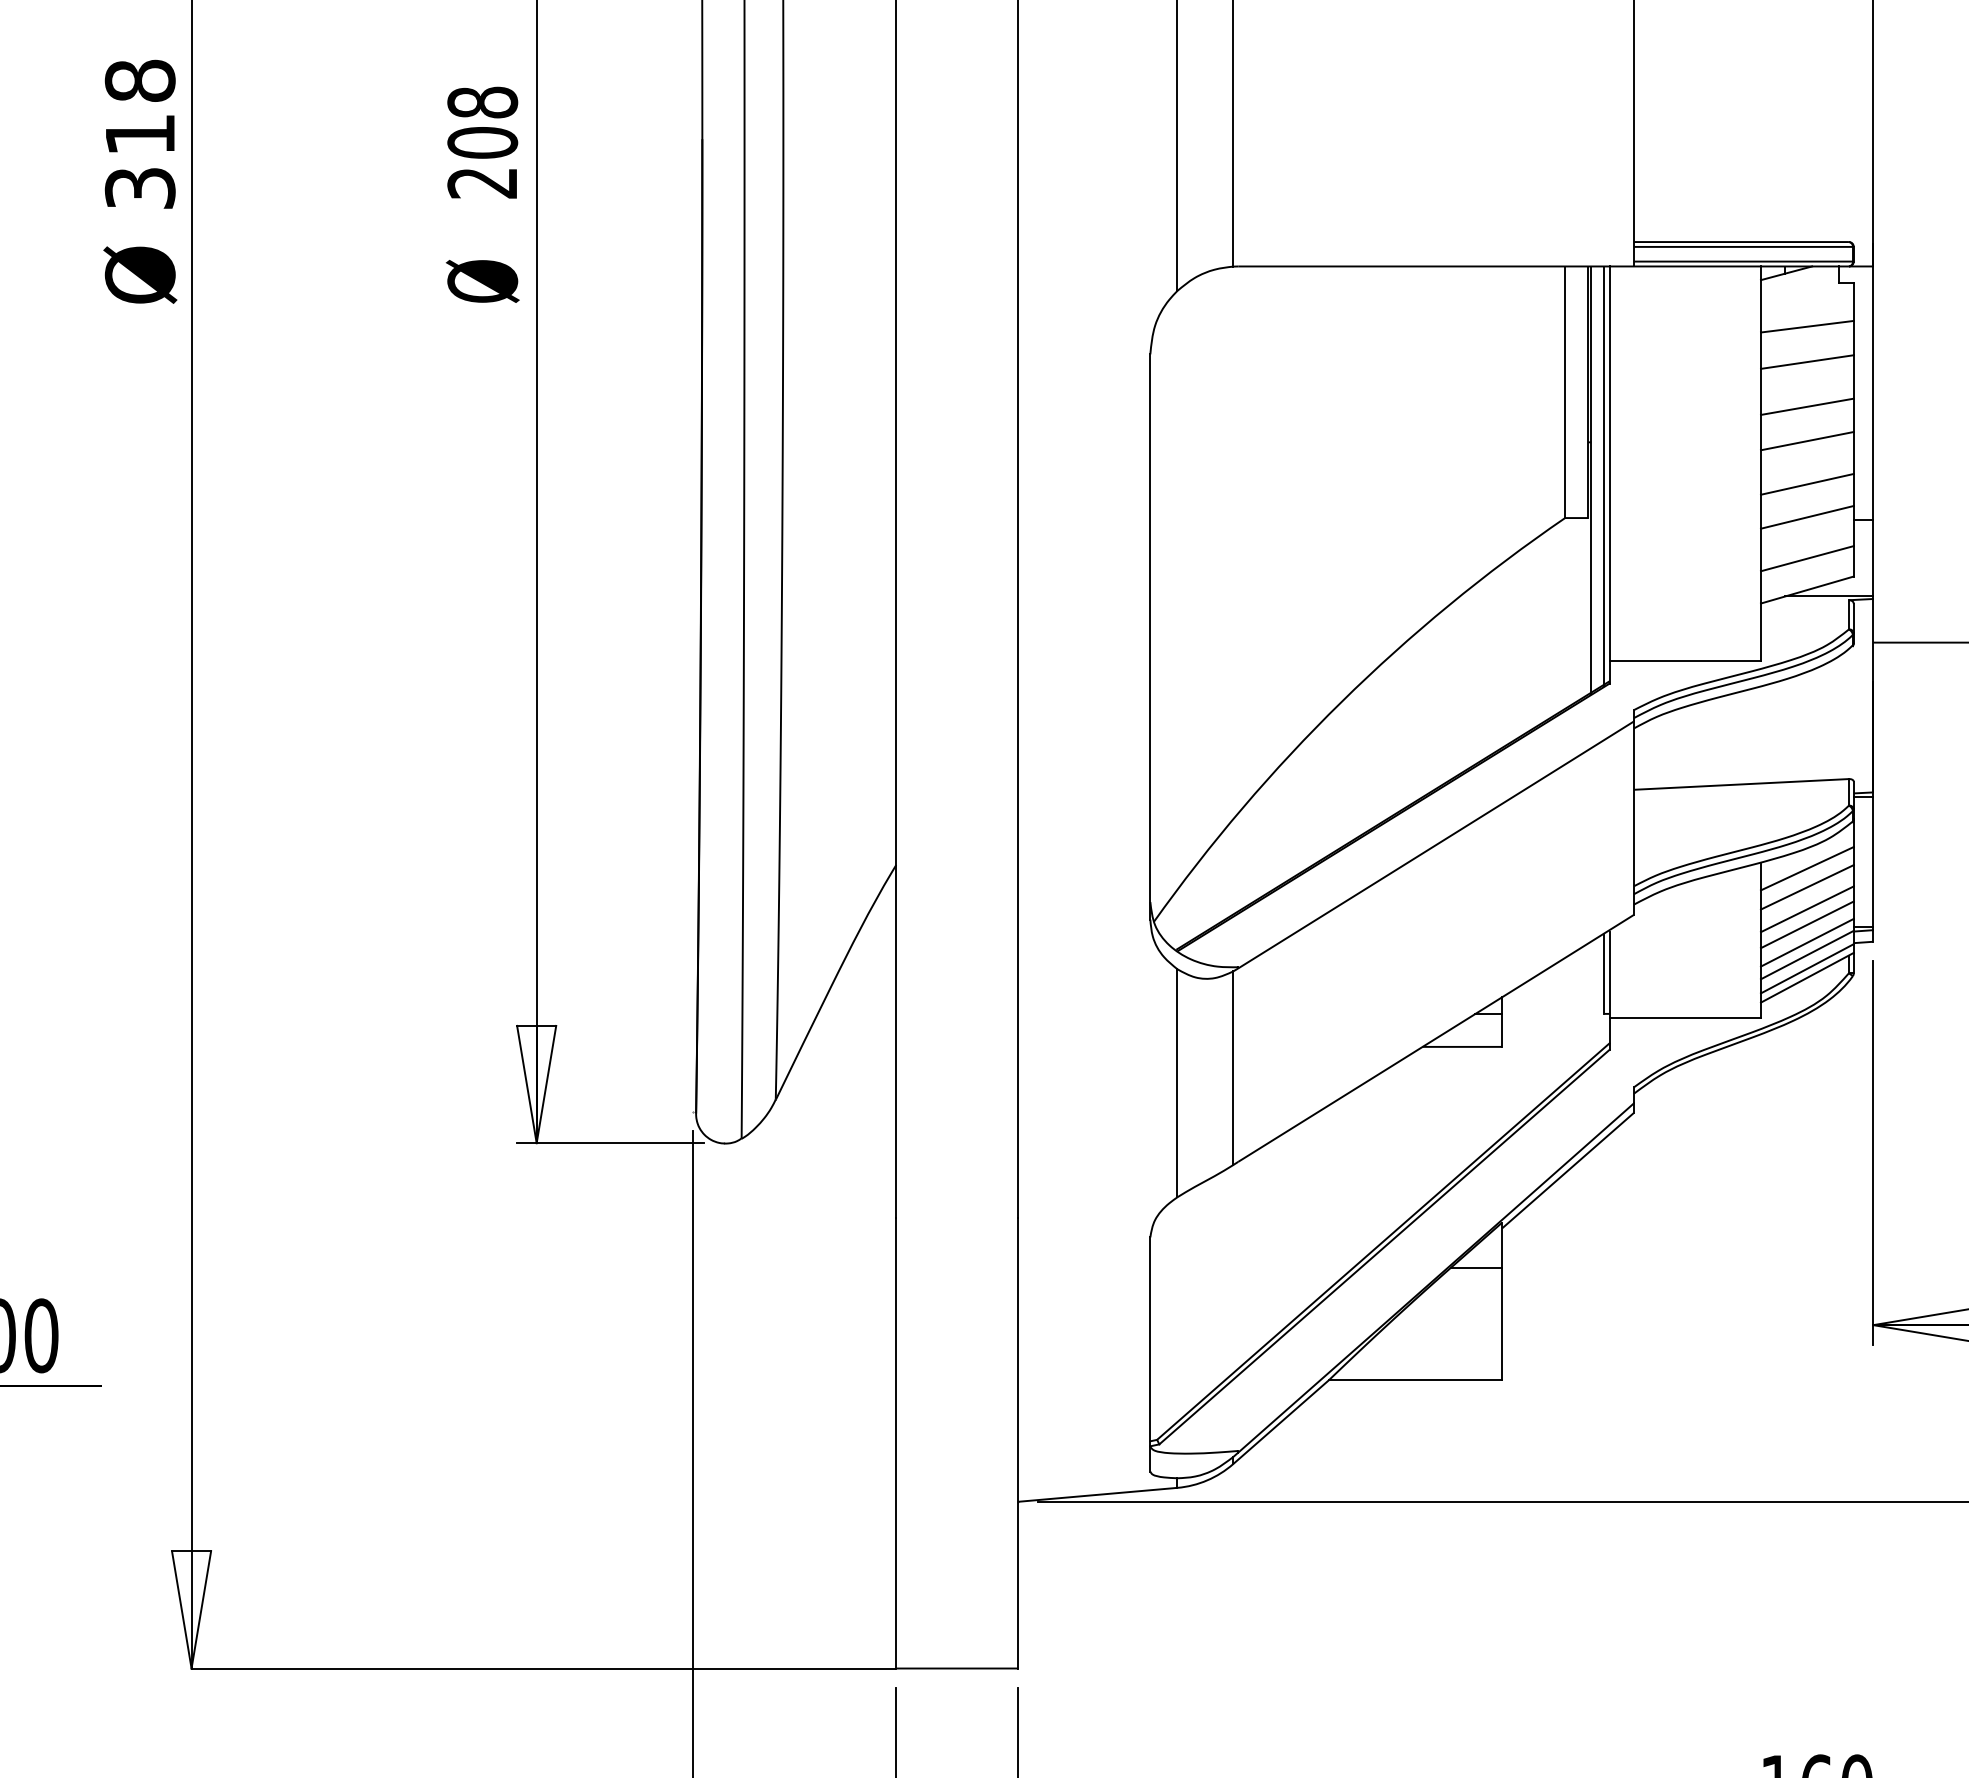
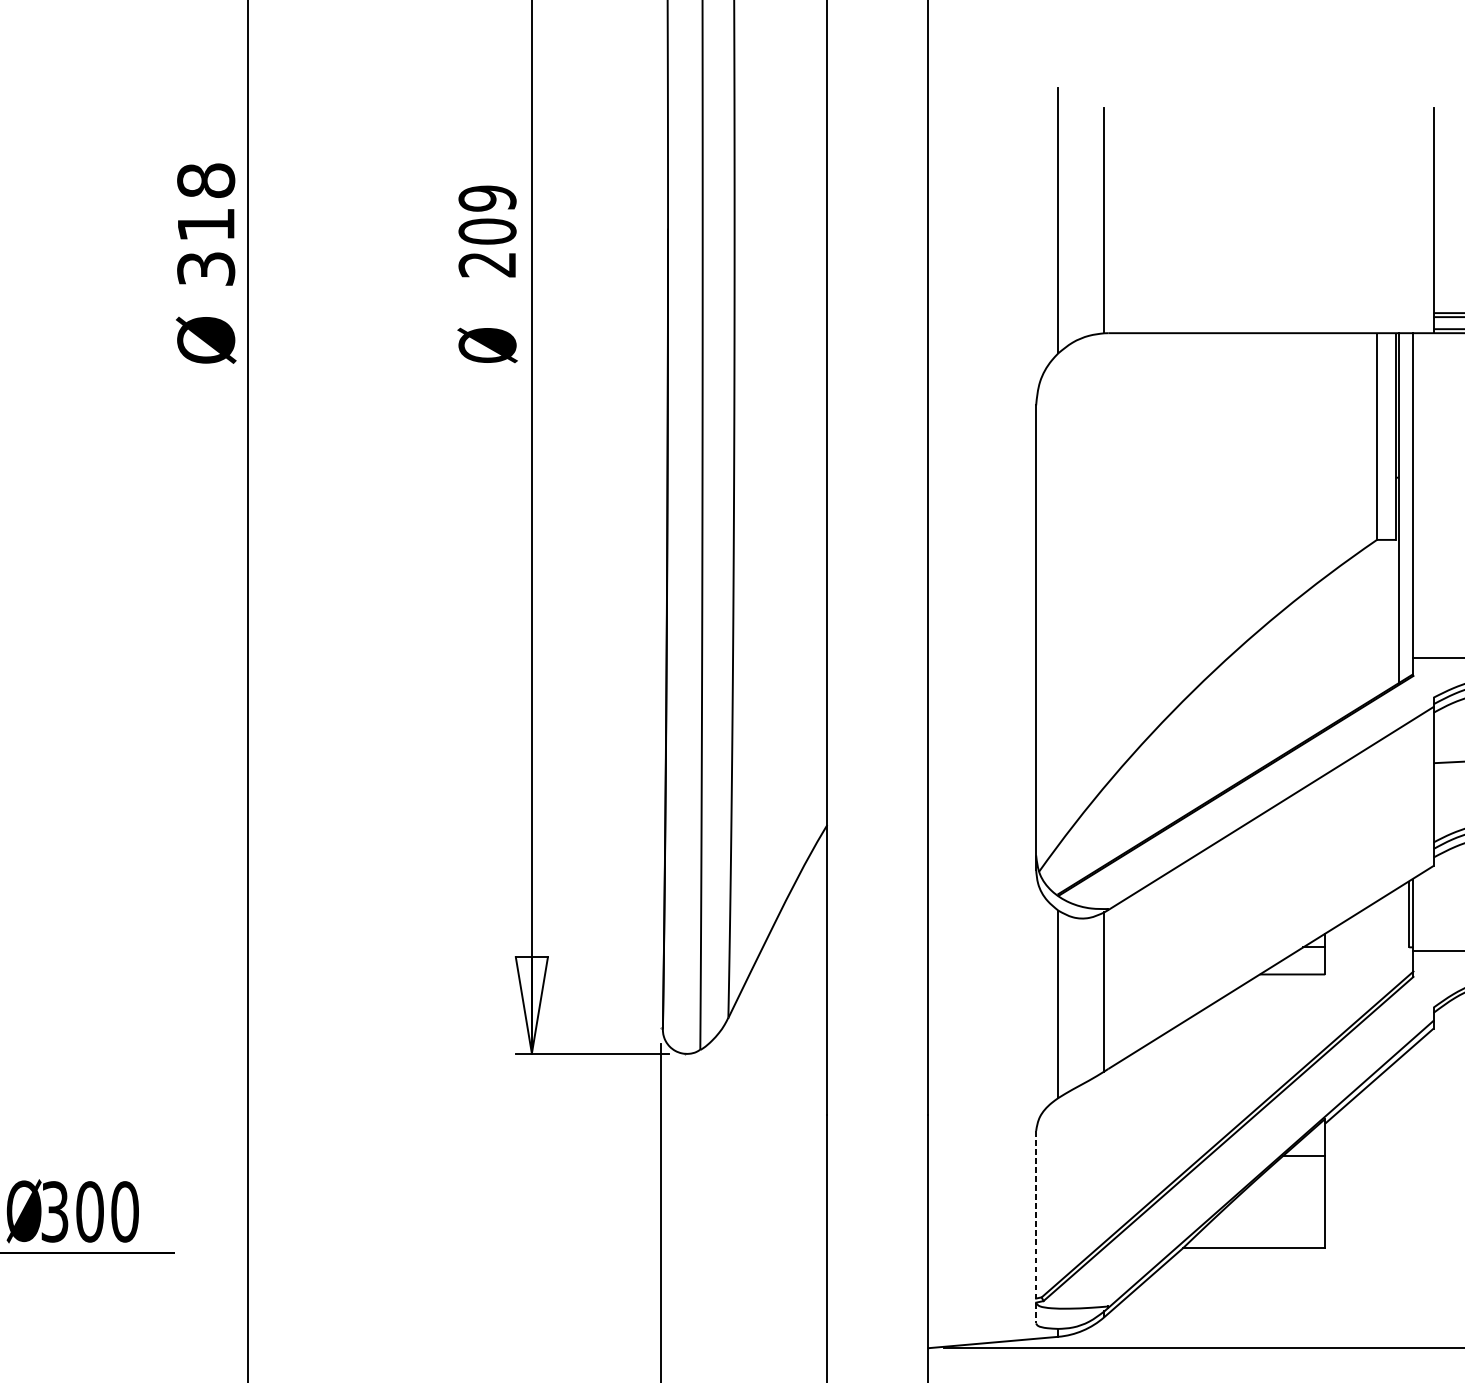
text: (482, 102) -> (487, 198), 208 -> 209
line: (1604, 475) -> (1409, 504), removed
line: (1150, 1354) -> (1036, 1227), solid -> dashed

